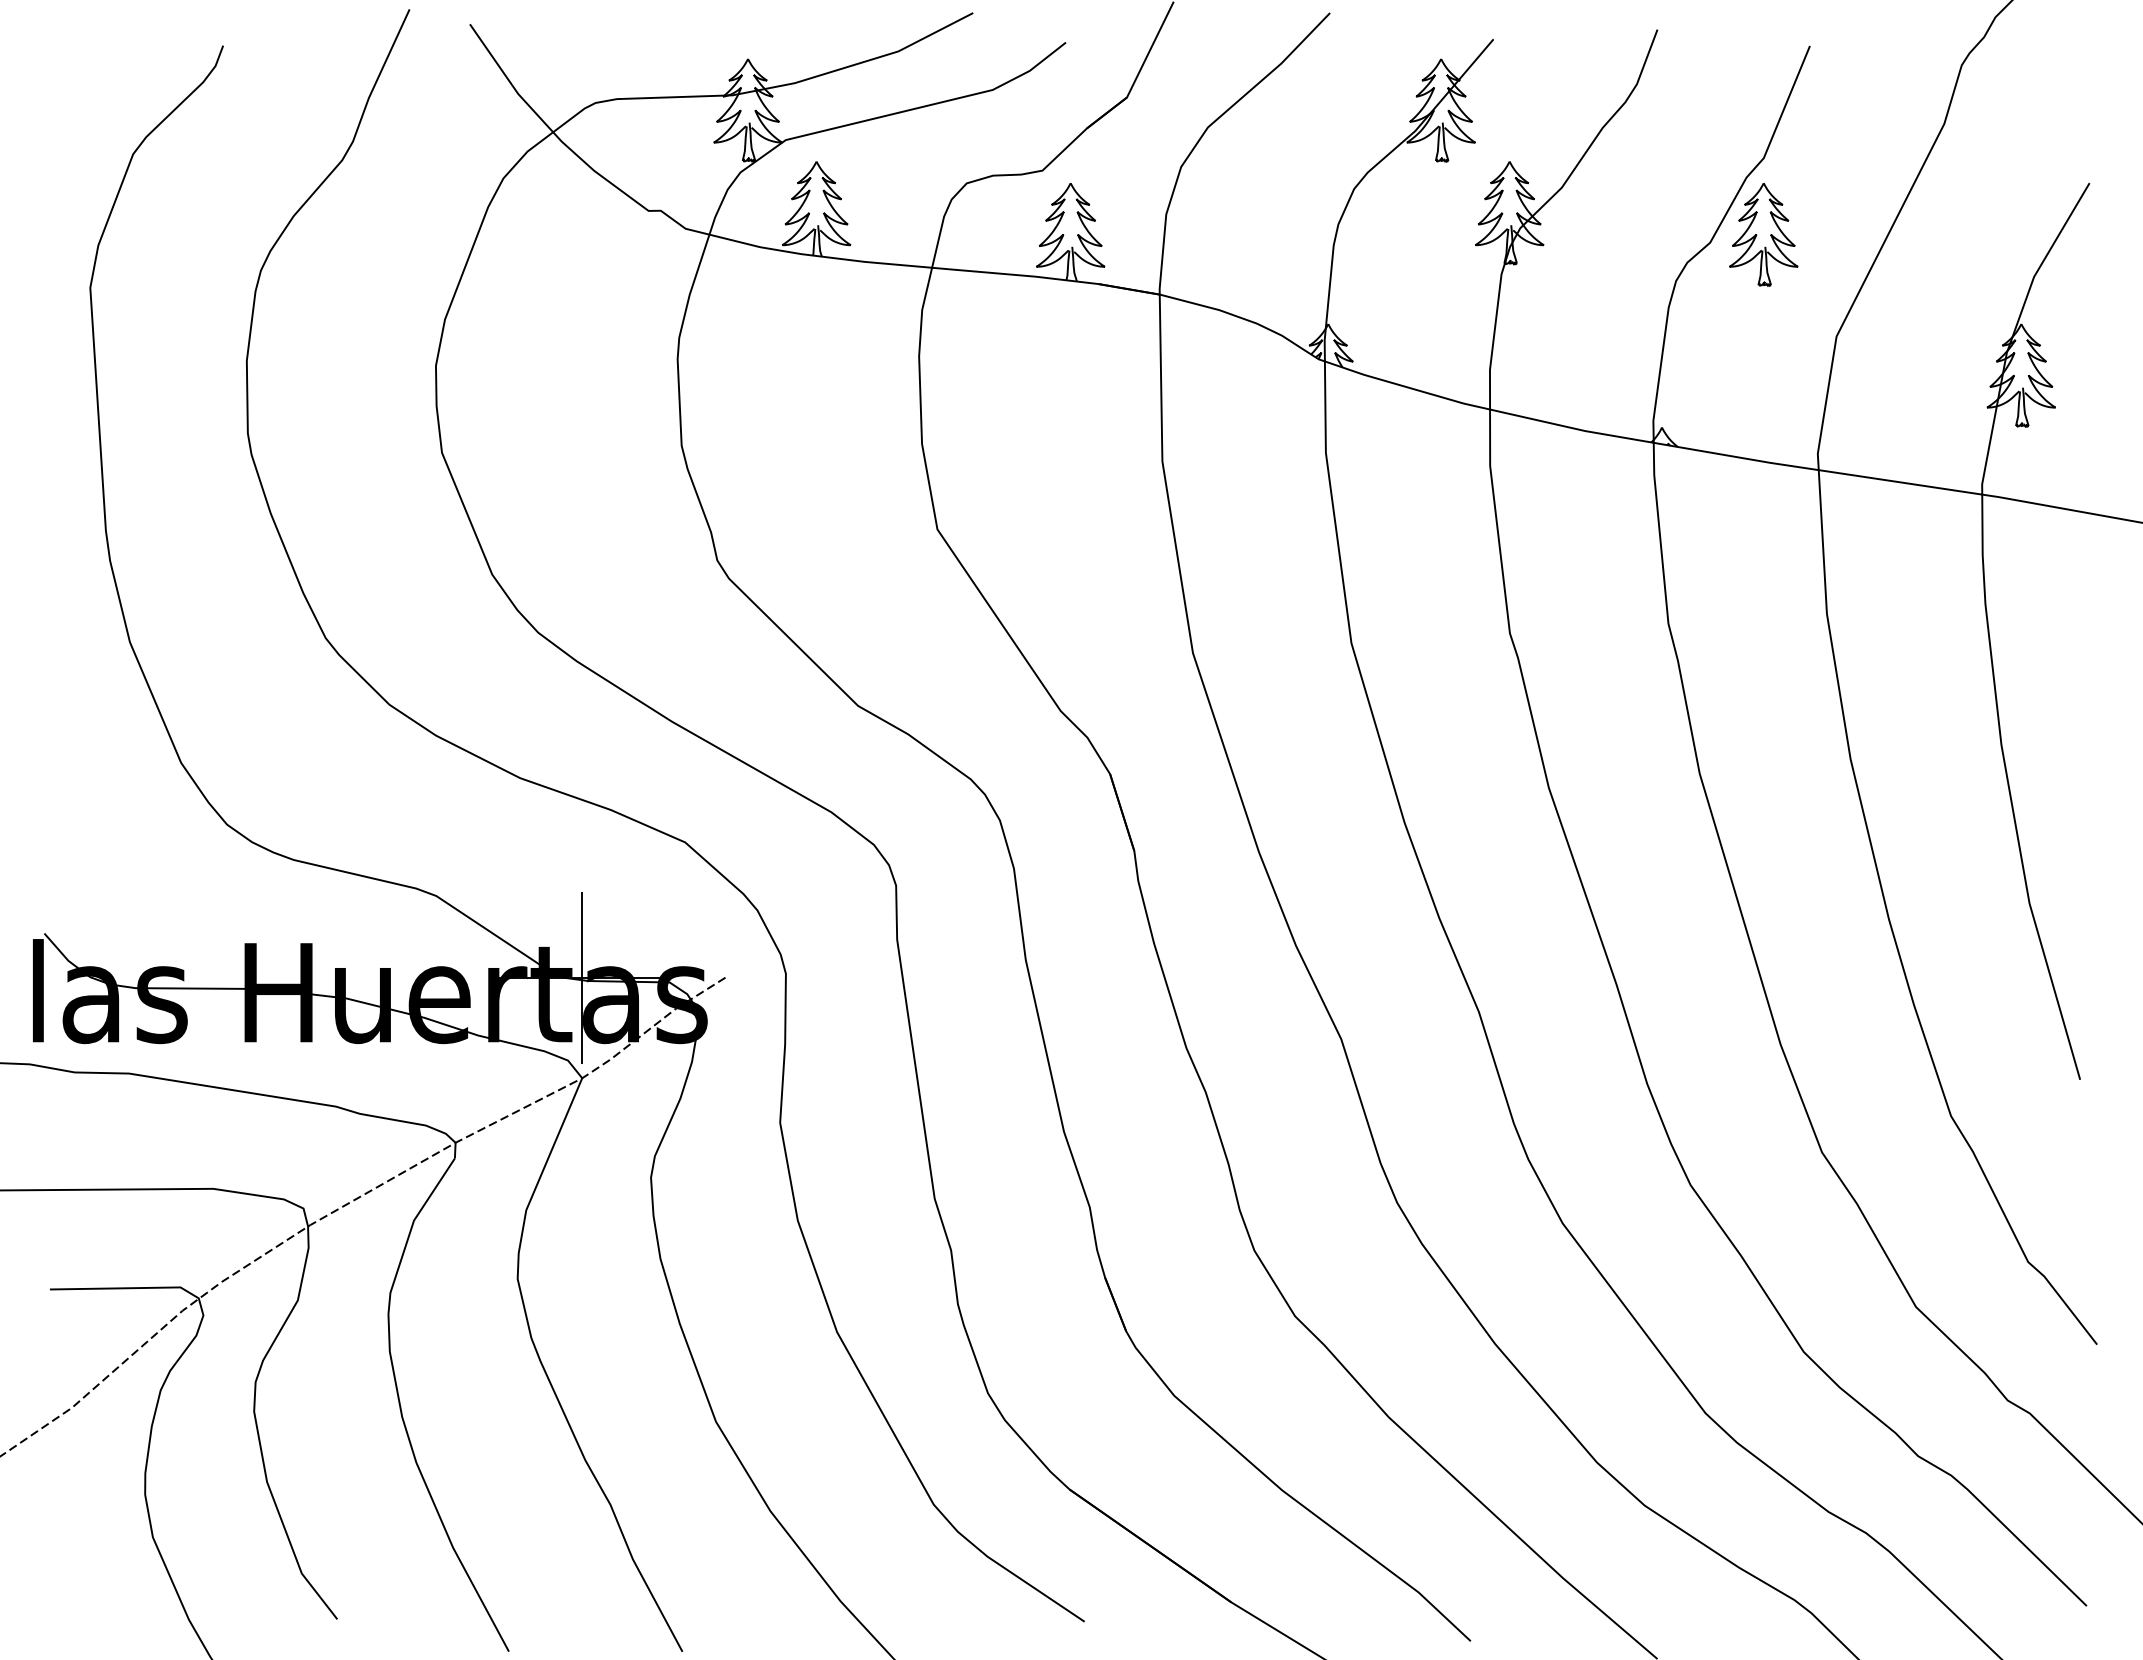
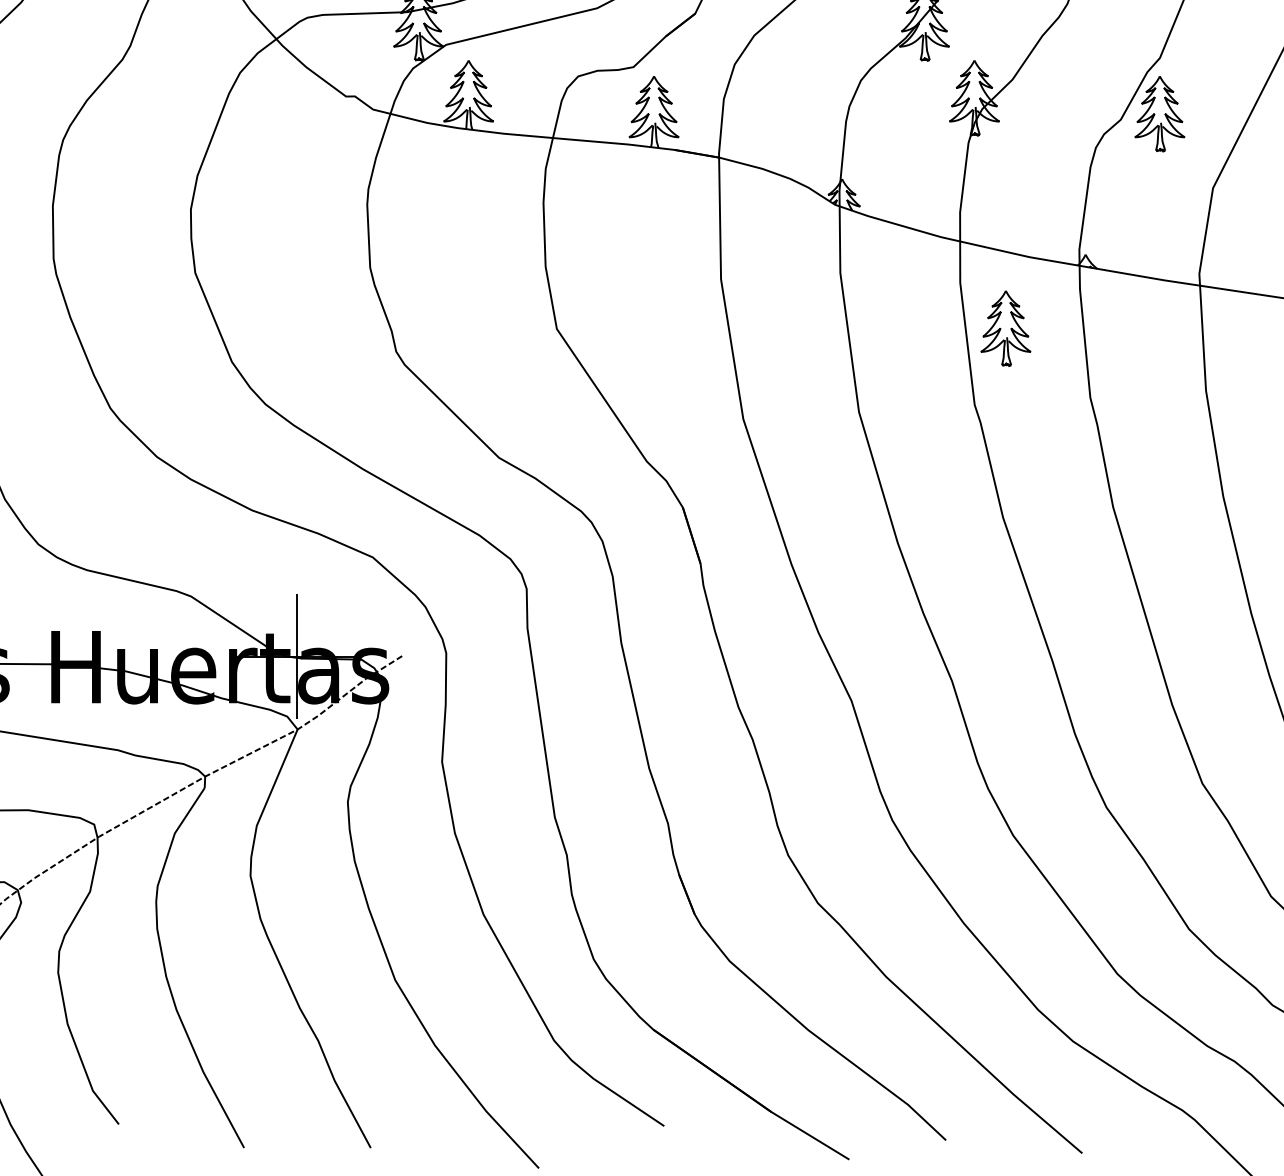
part: (1552, 528) -> (1005, 328), added

